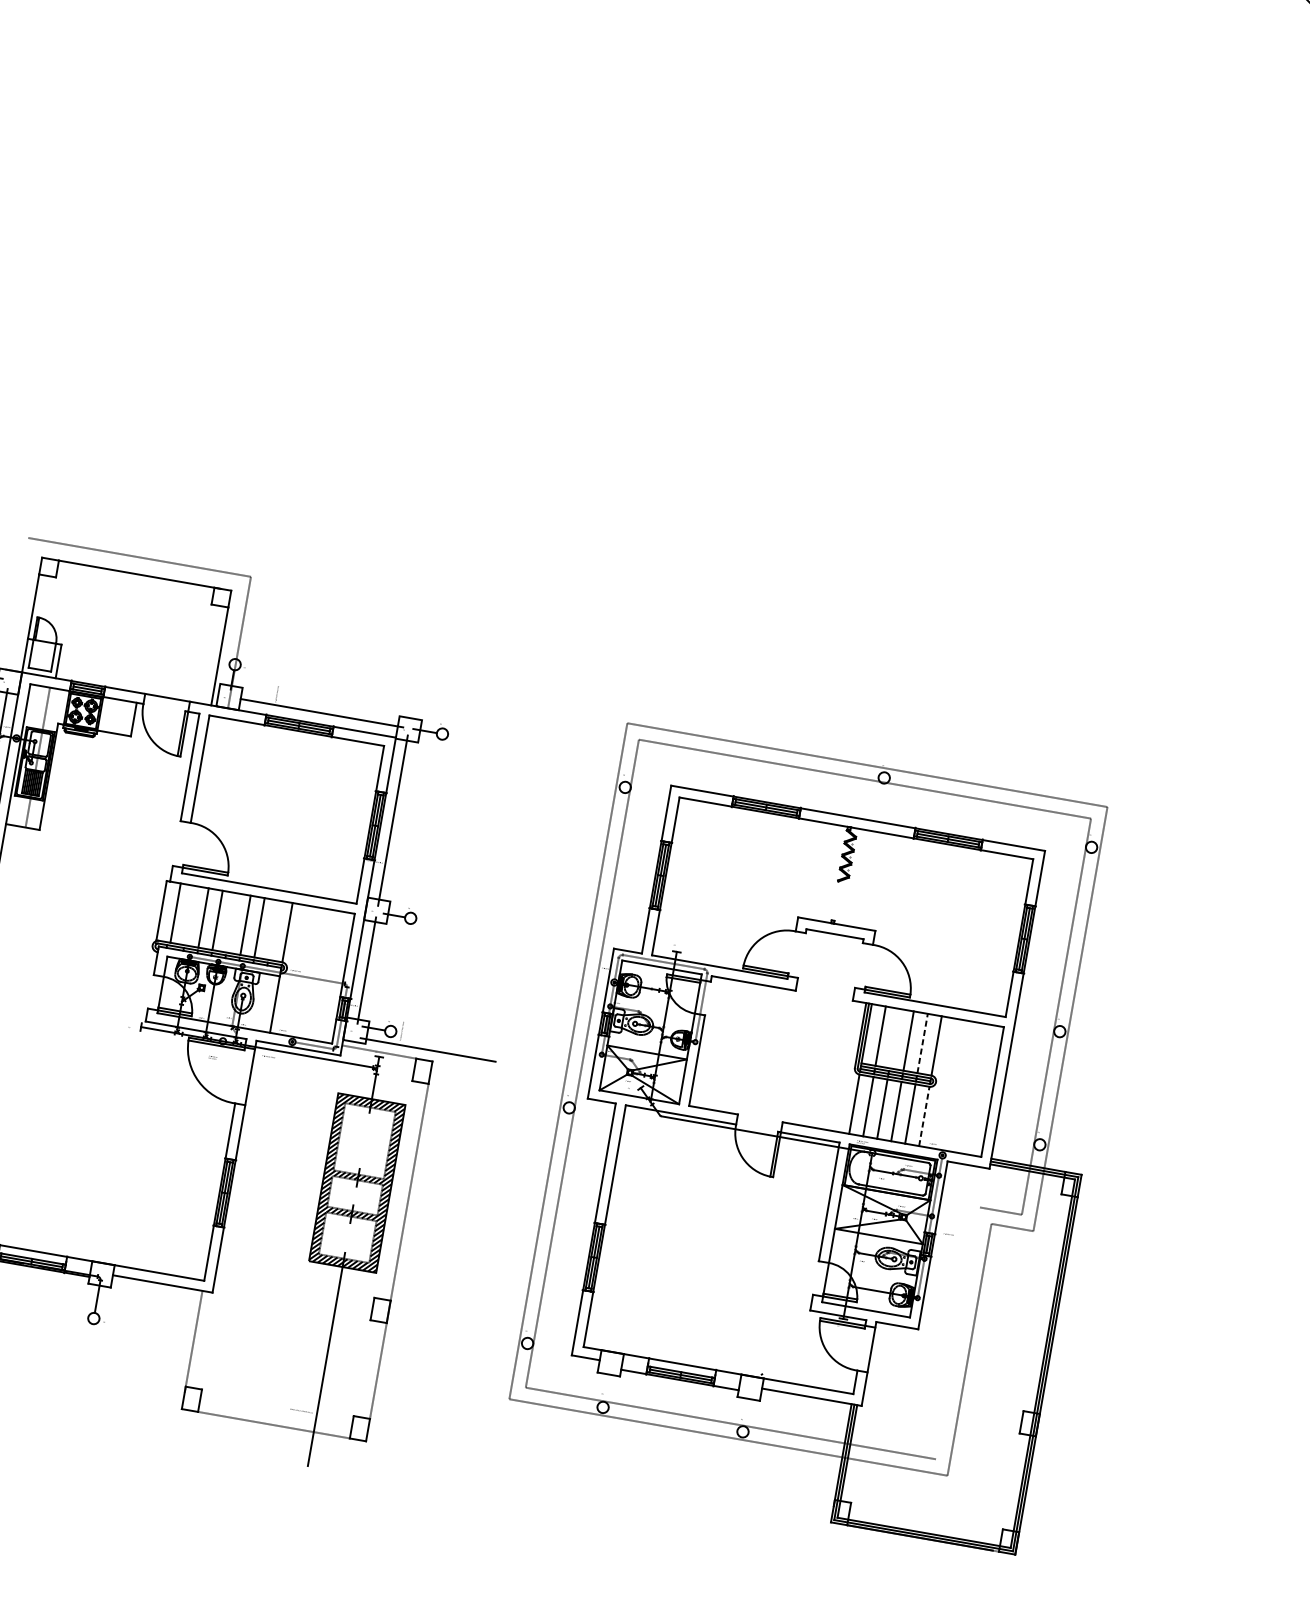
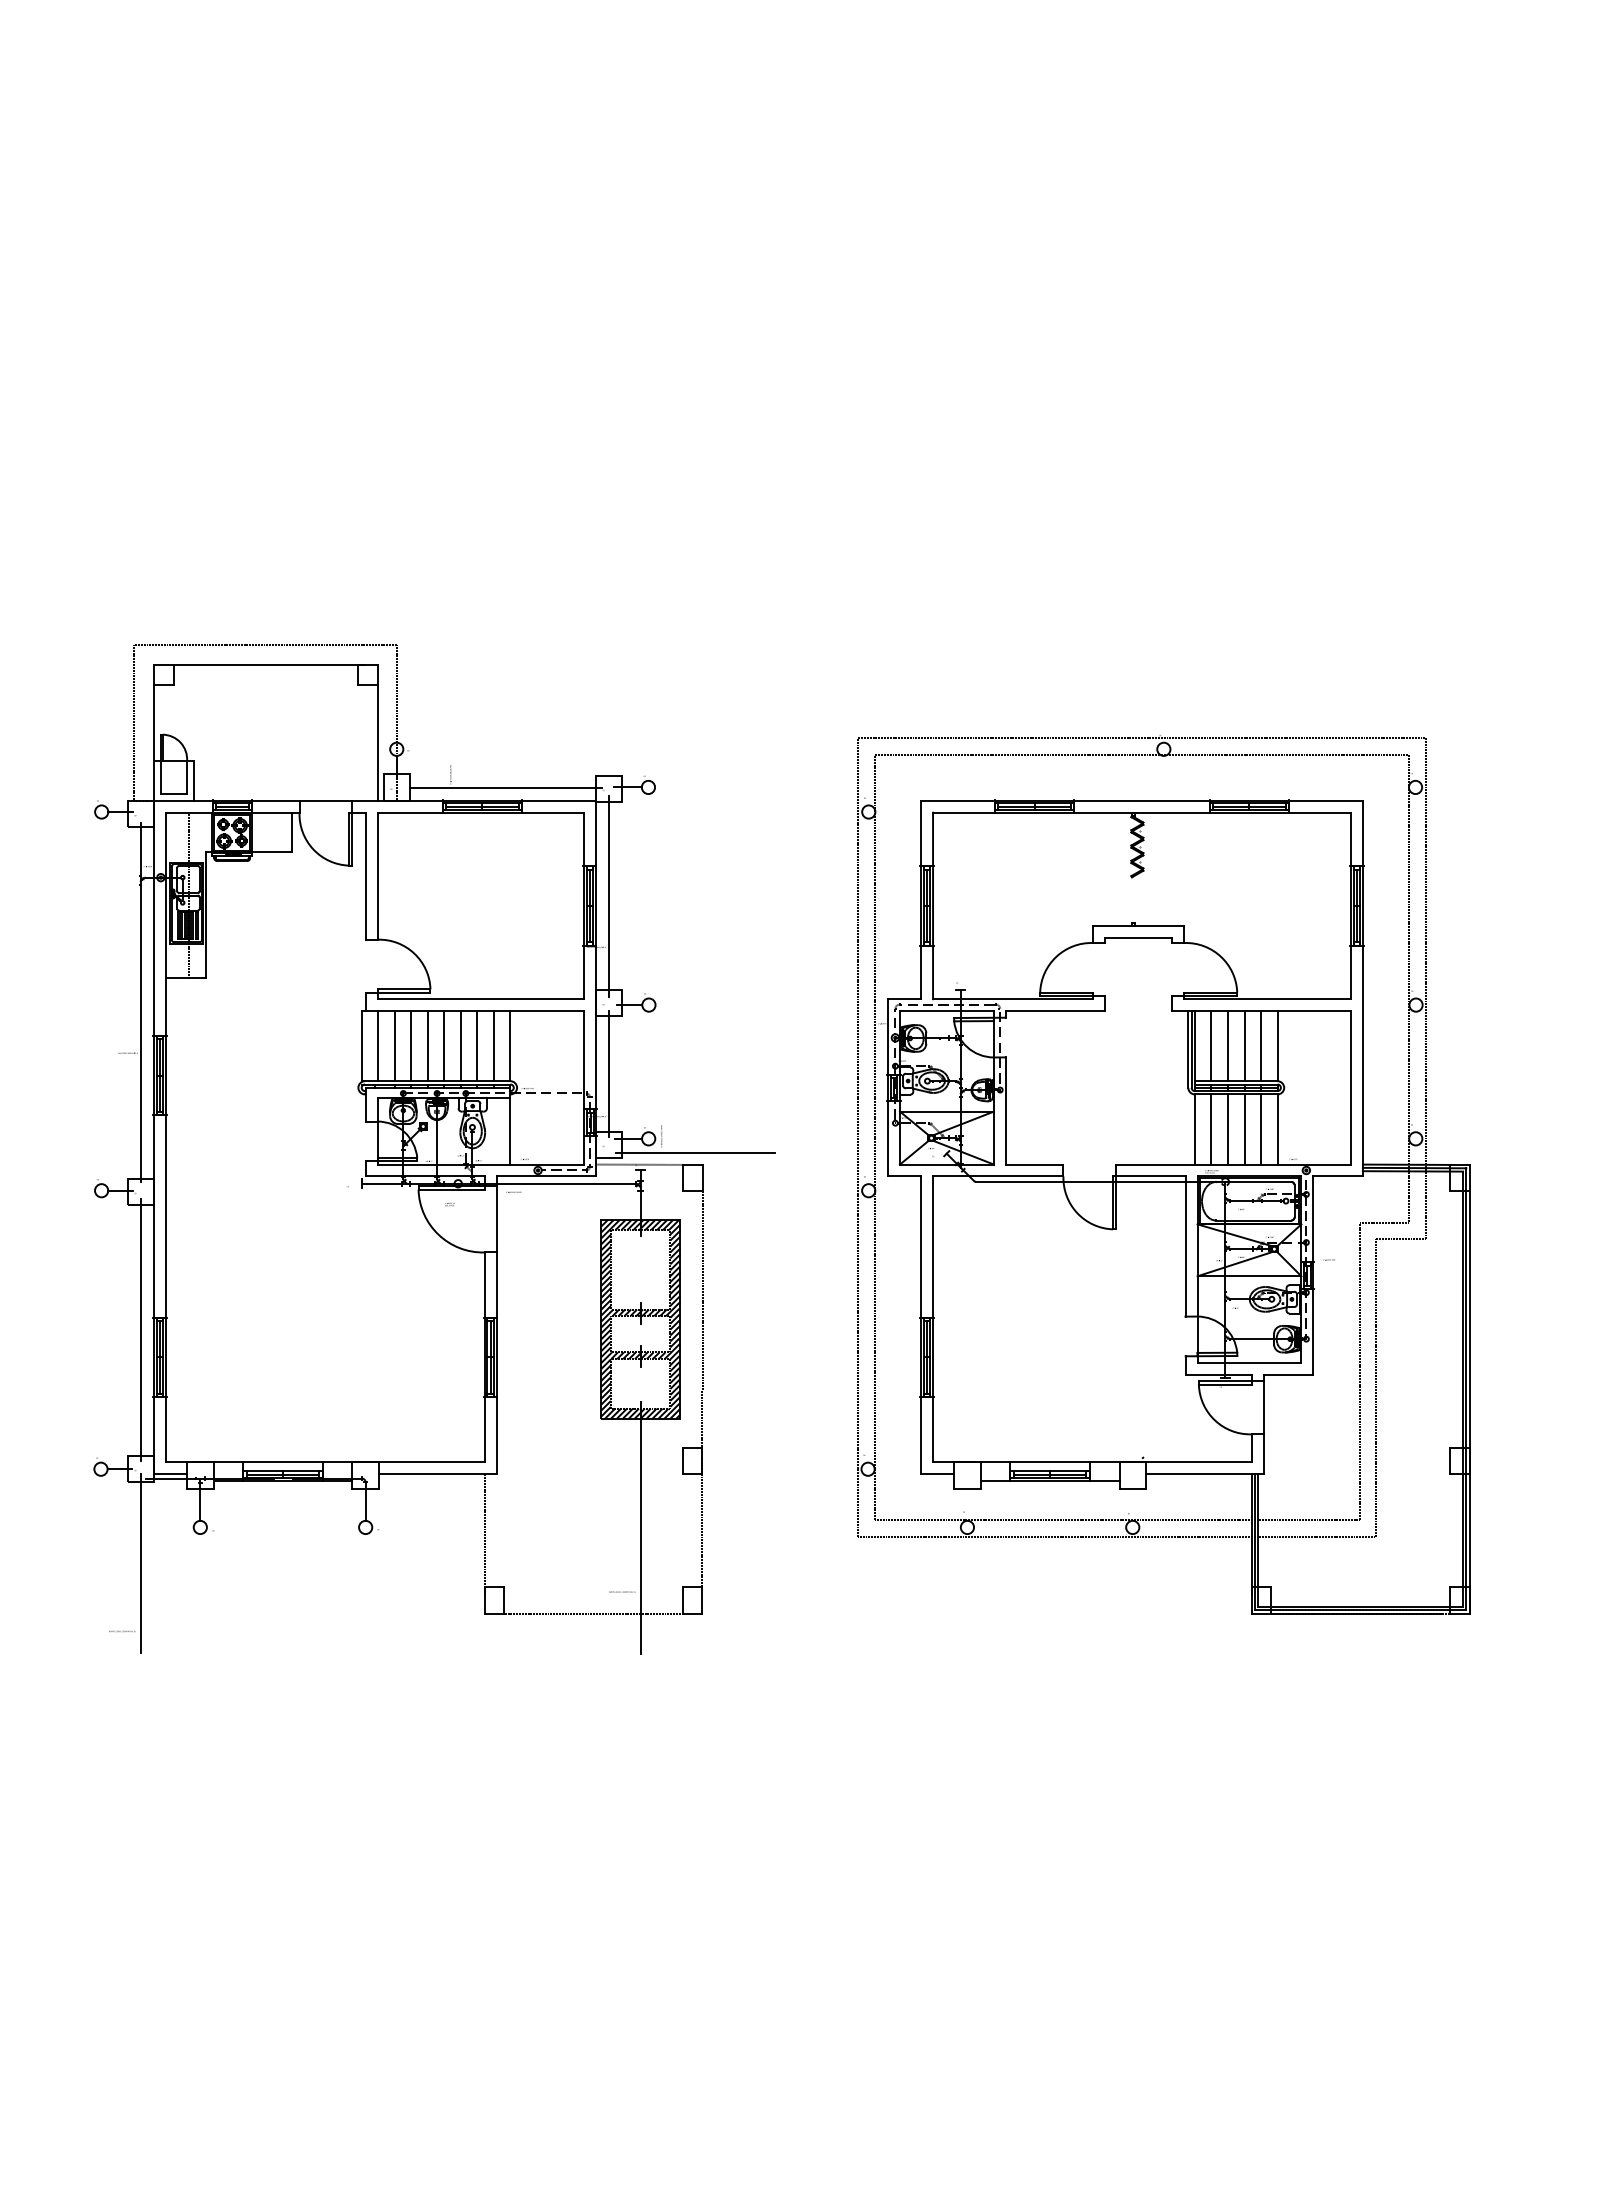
line: (17, 603) -> (134, 722), added
line: (189, 915) -> (394, 1046), added
line: (231, 923) -> (444, 1046), added
line: (273, 930) -> (493, 1046), added
line: (894, 1038) -> (1227, 1046), added
line: (923, 1043) -> (1261, 1045), dashed -> solid
line: (924, 1115) -> (1277, 1128), dashed -> solid
line: (957, 1333) -> (1359, 1371), added

